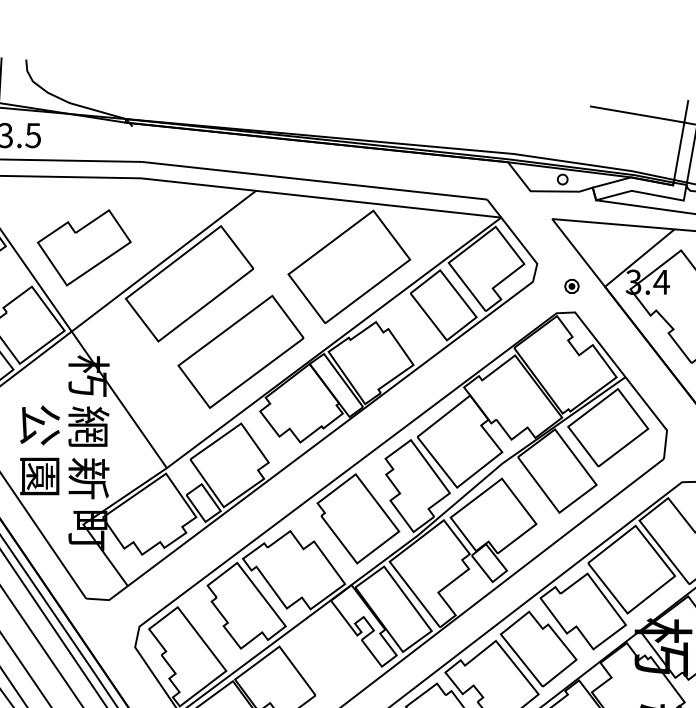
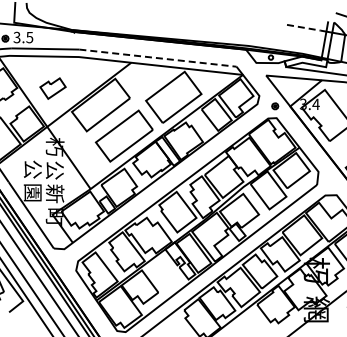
line: (638, 113) -> (305, 27), solid -> dashed
line: (315, 181) -> (158, 58), solid -> dashed
part: (83, 247) -> (52, 88), size x0.6
text: (87, 427) -> (54, 170), 網 -> 公

